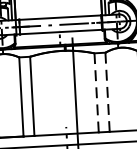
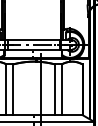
line: (96, 92) -> (54, 89), dashed -> solid
line: (107, 93) -> (61, 90), dashed -> solid

